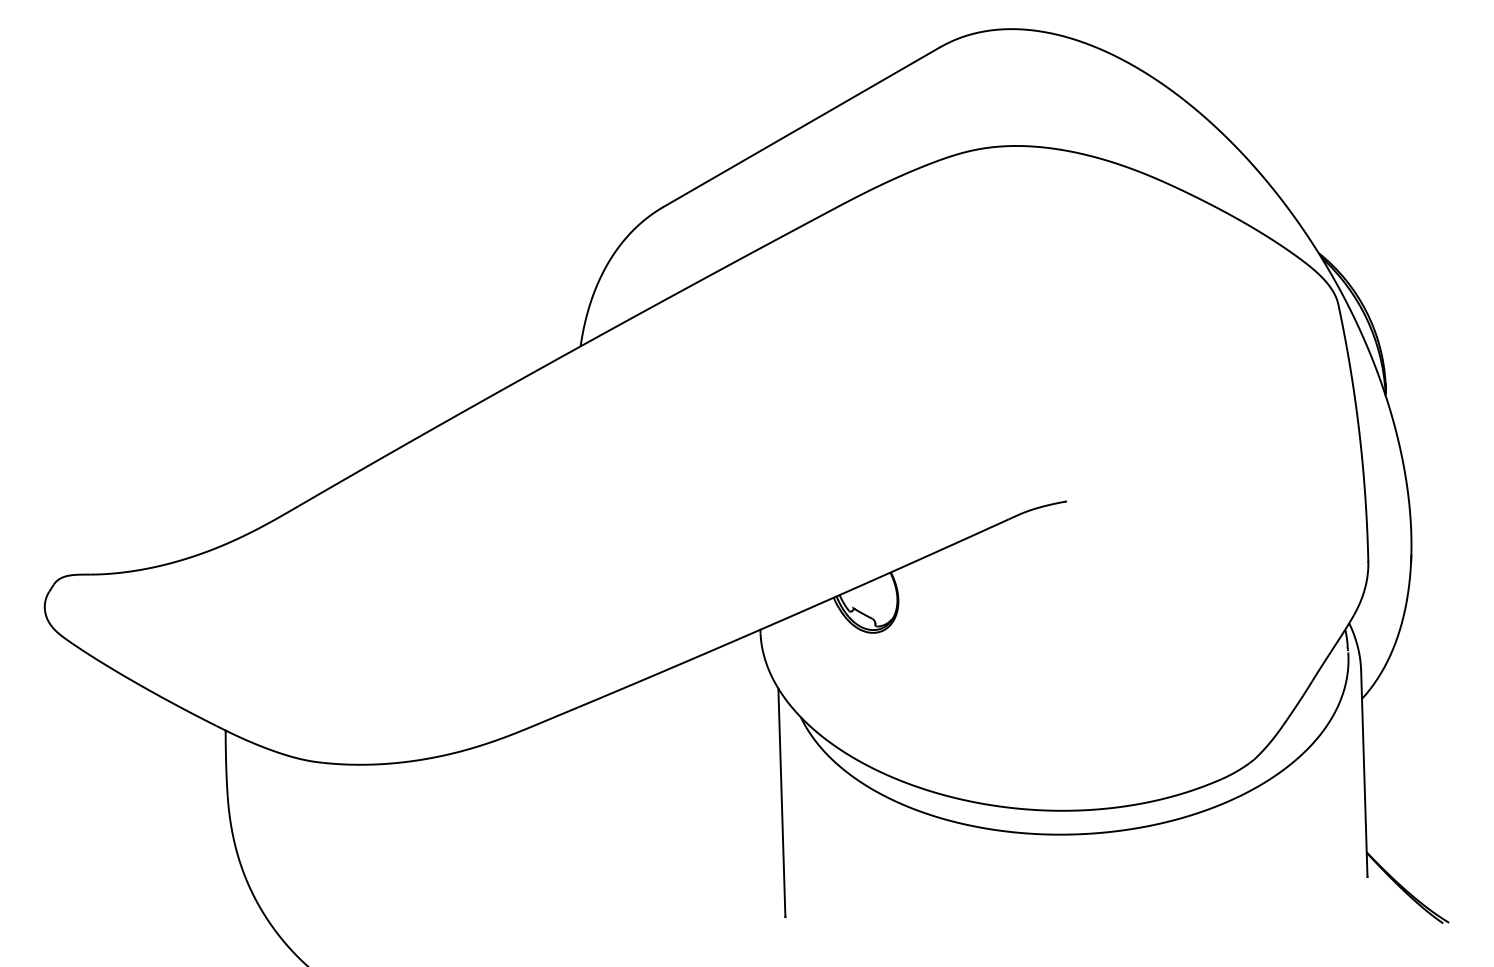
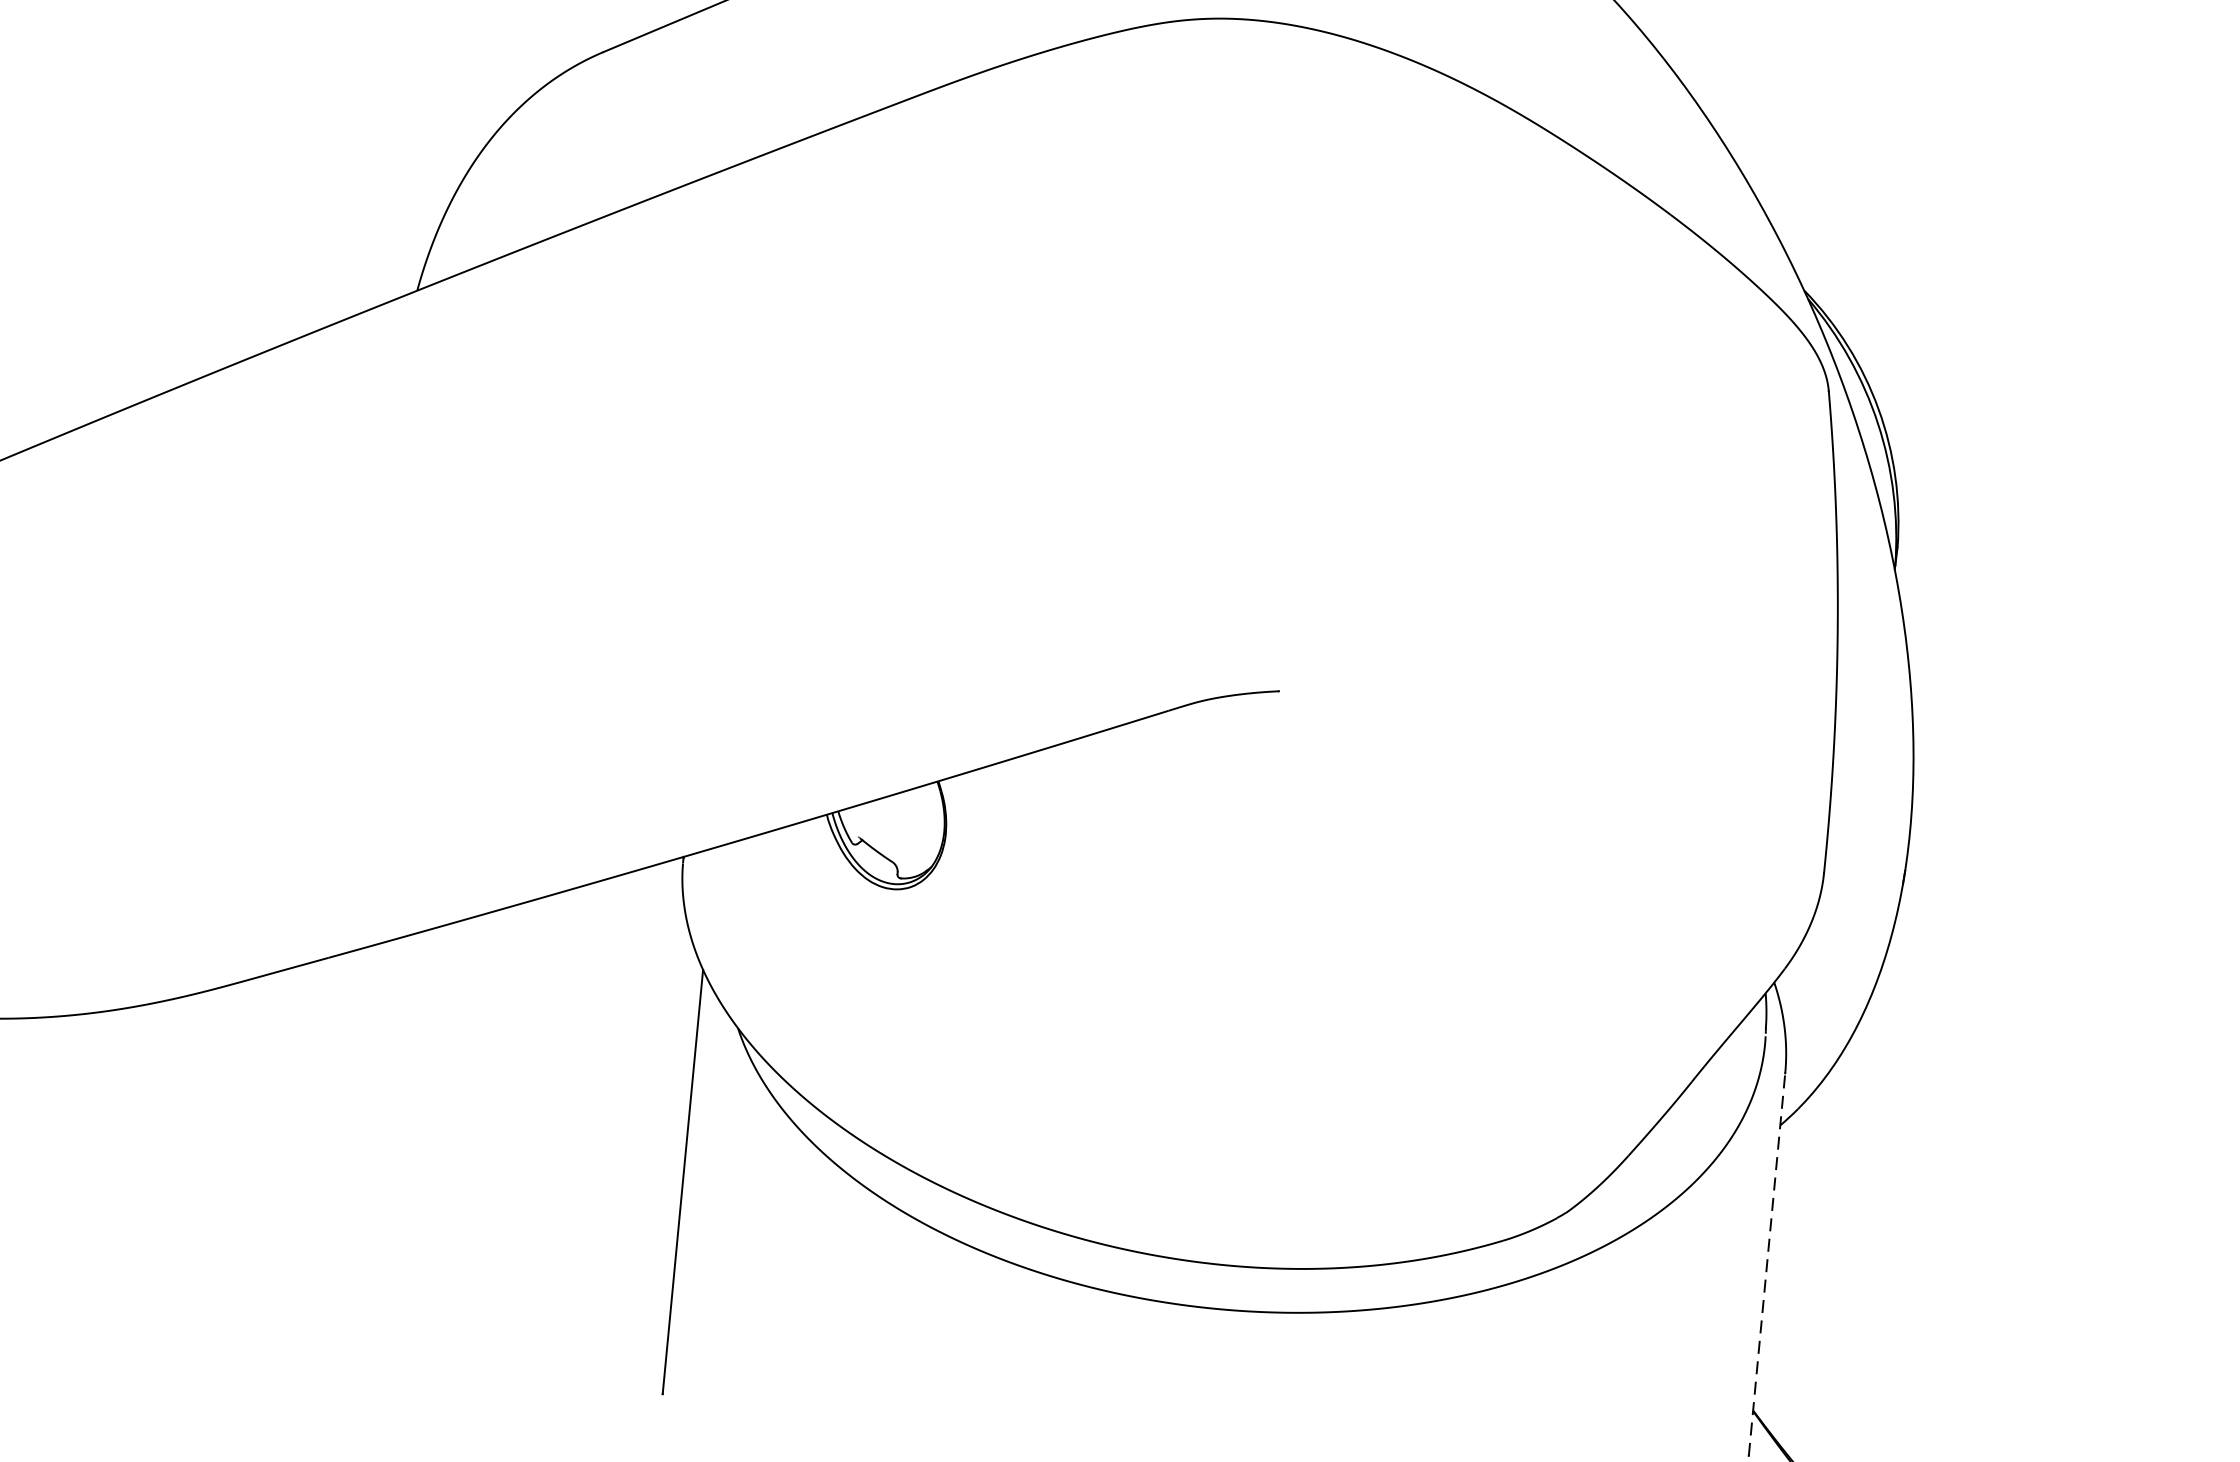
line: (1364, 773) -> (1767, 1263), solid -> dashed

